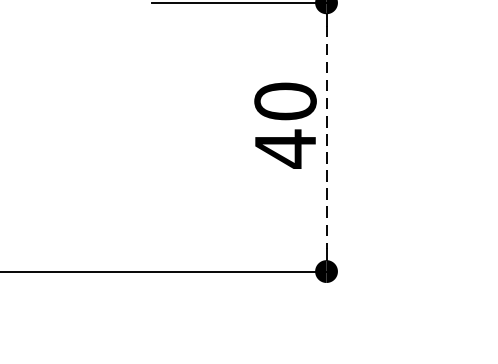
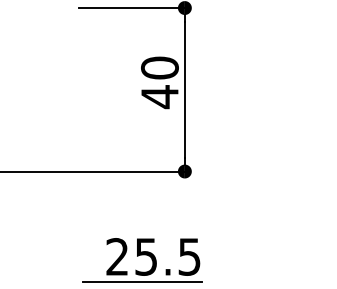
line: (325, 136) -> (184, 89), dashed -> solid

